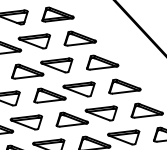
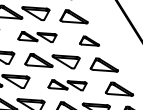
part: (102, 62) -> (89, 41), size x0.7
part: (42, 68) -> (37, 37), size x0.7
part: (86, 116) -> (67, 85), size x0.7

